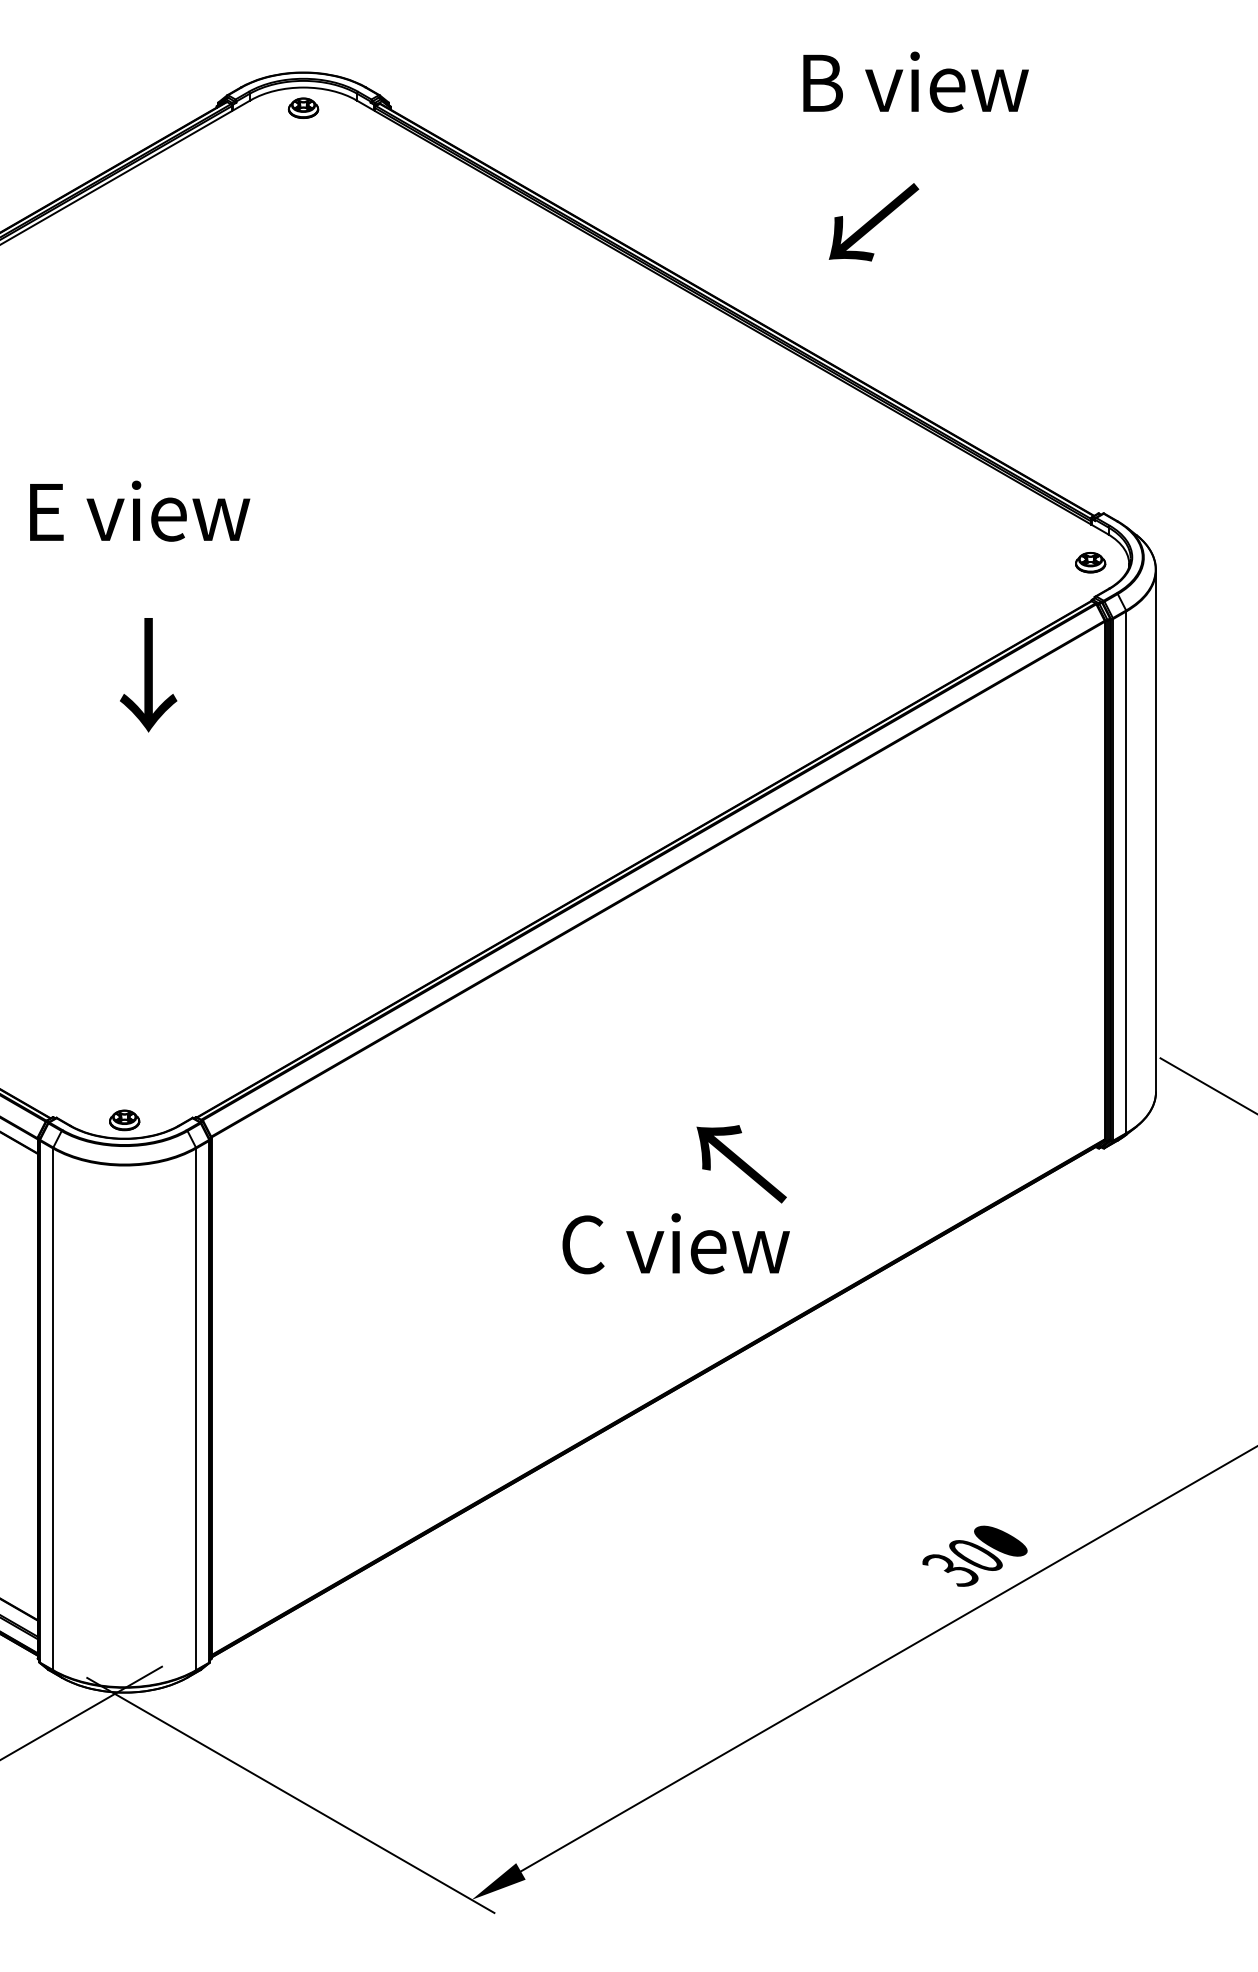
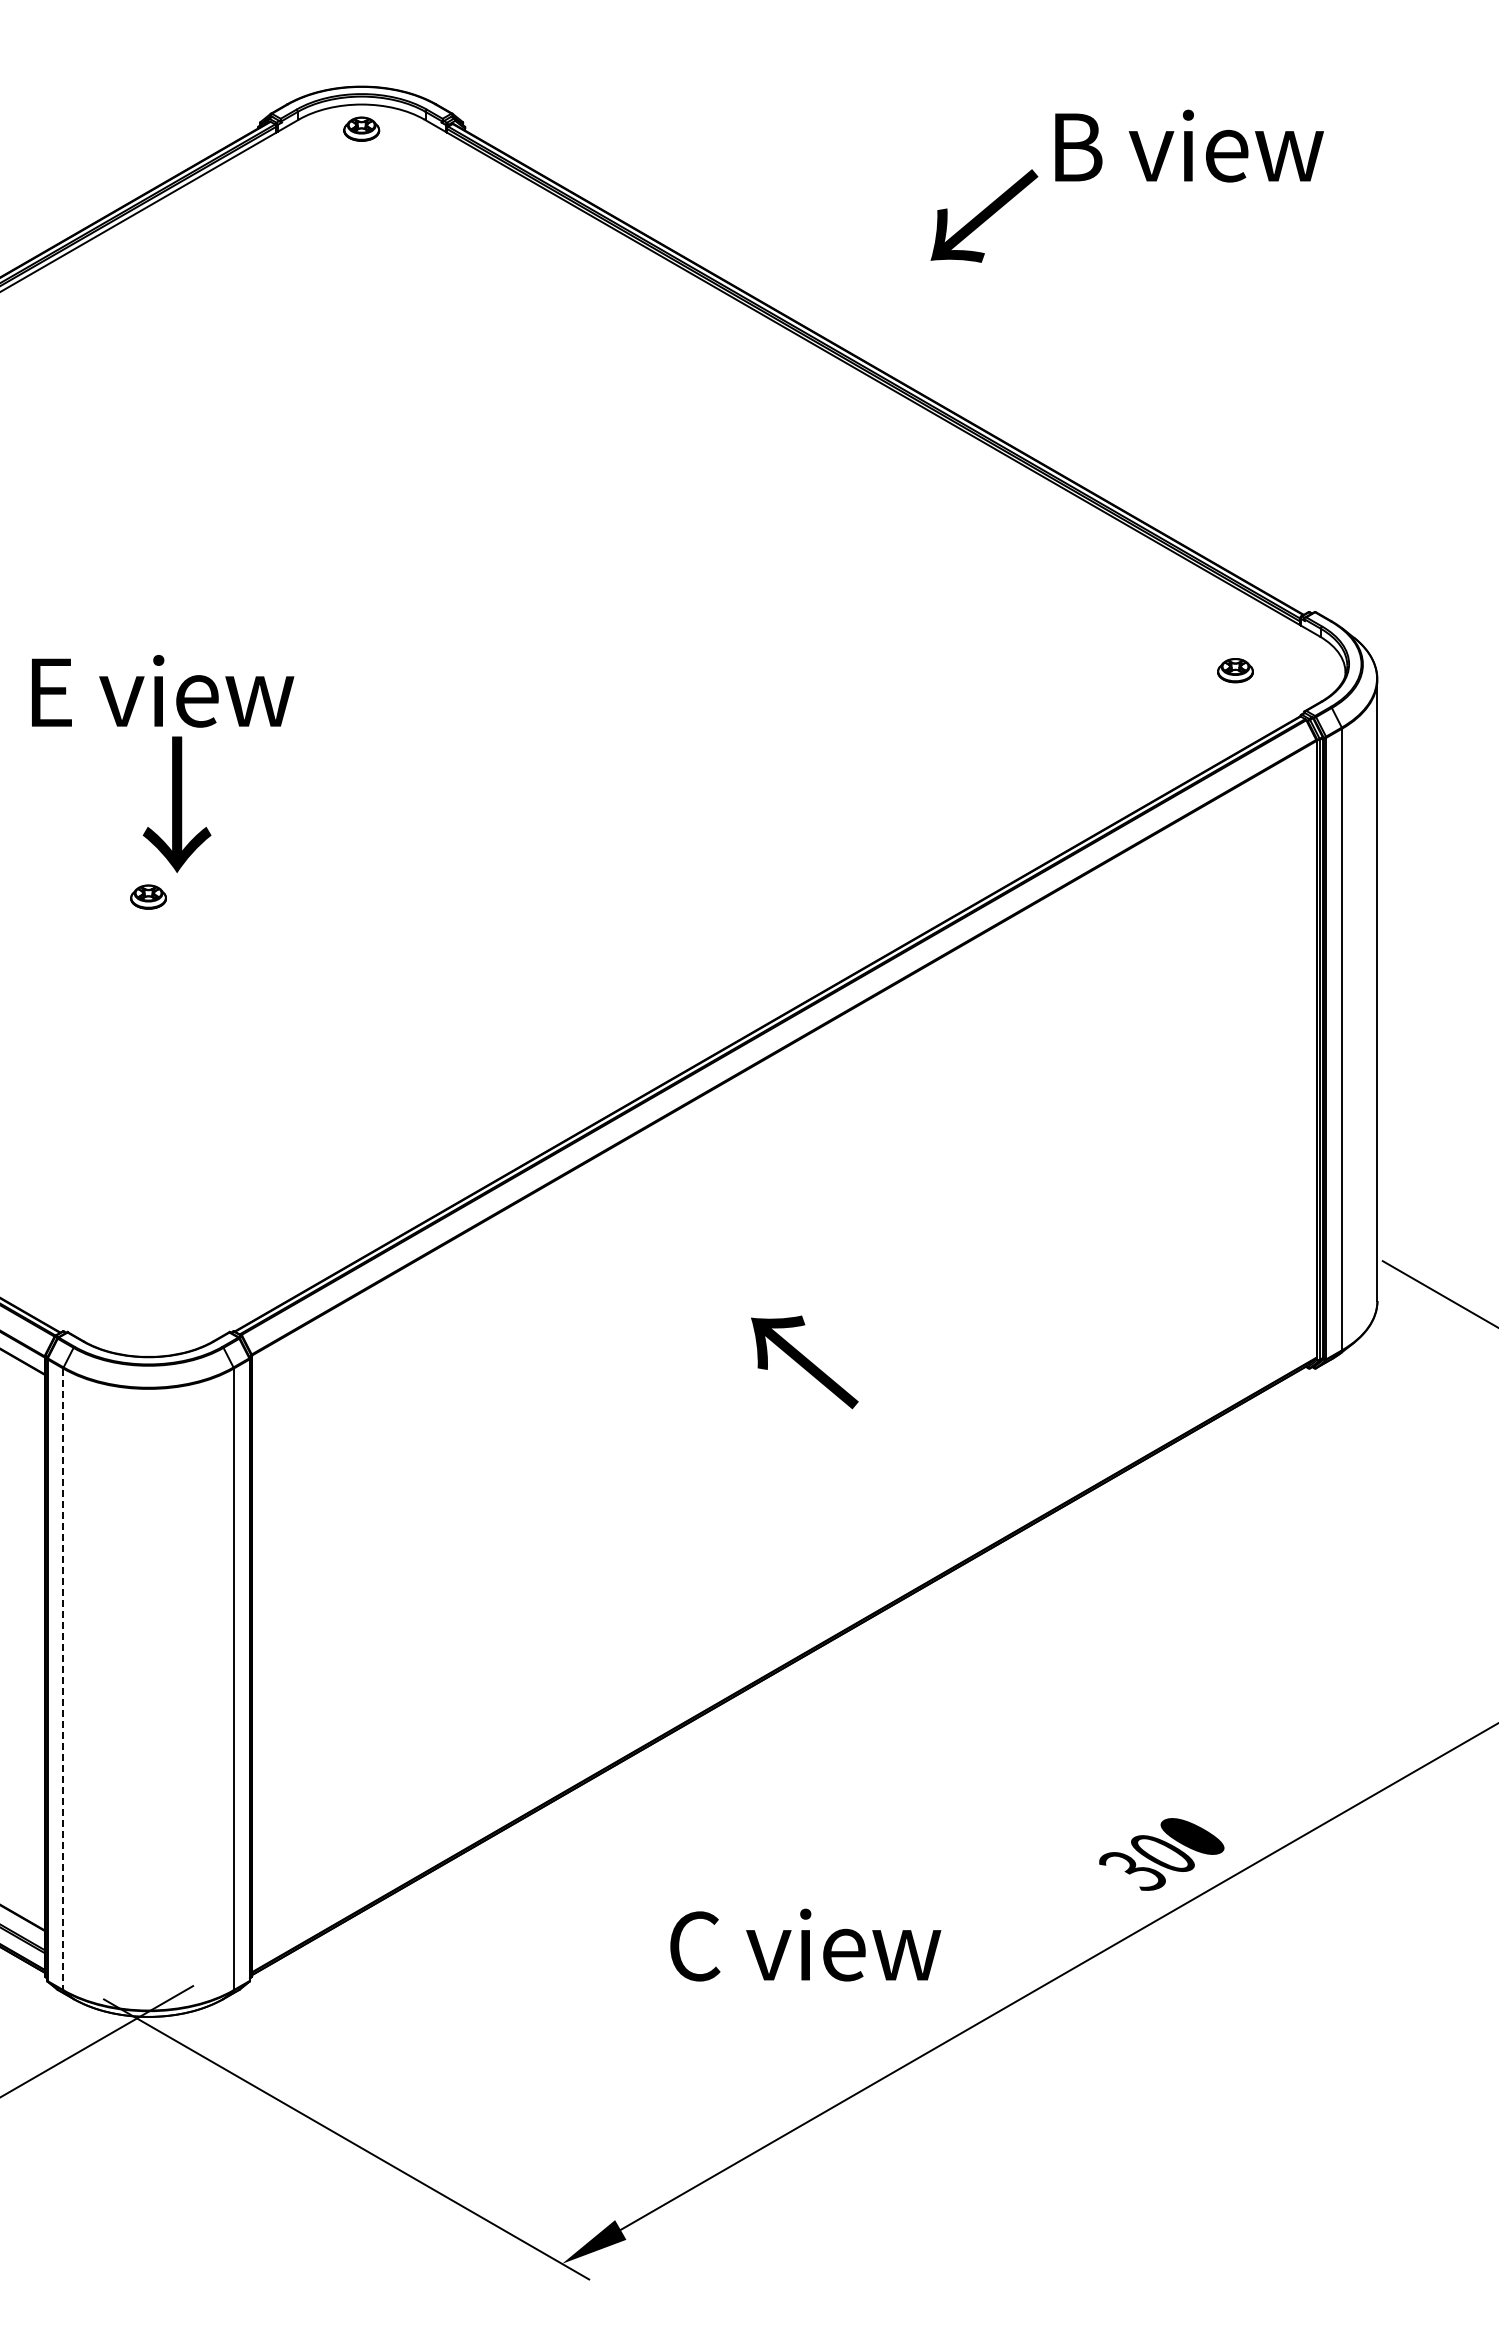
text: (916, 81) -> (1189, 145), moved
text: (874, 221) -> (984, 215), moved
text: (140, 511) -> (163, 691), moved
part: (1090, 562) -> (1235, 670), moved
part: (124, 1119) -> (148, 896), moved
text: (741, 1164) -> (804, 1362), moved
text: (676, 1243) -> (805, 1944), moved
line: (53, 1409) -> (63, 1679), solid -> dashed

